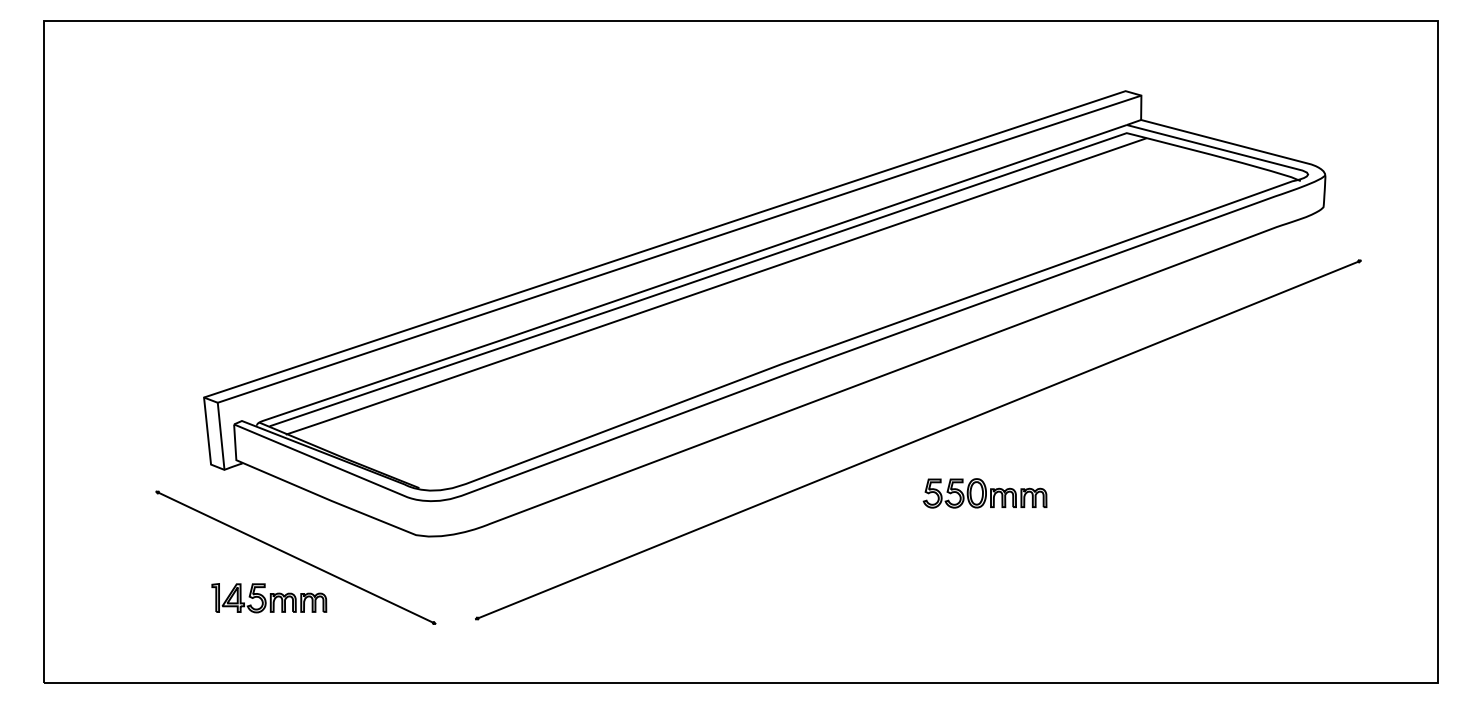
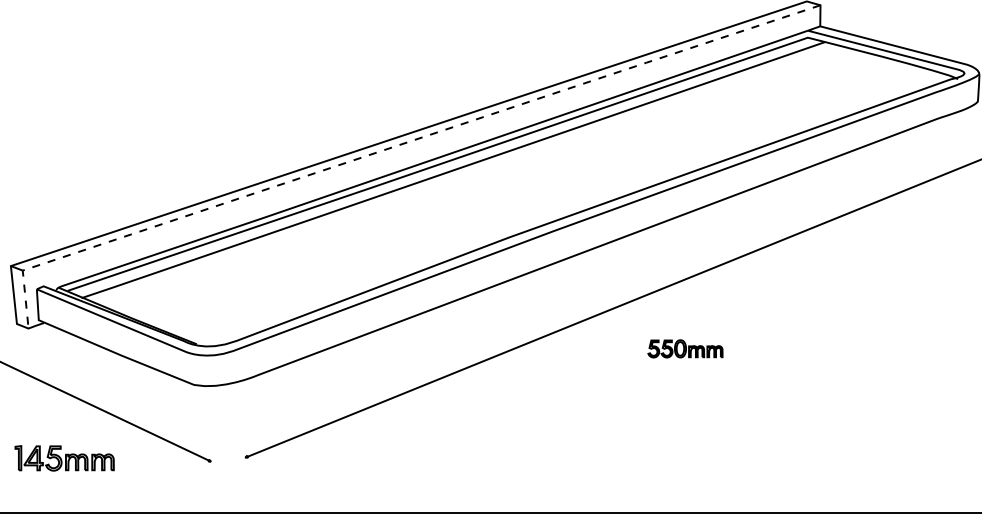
line: (647, 259) -> (393, 146), solid -> dashed
part: (984, 493) -> (684, 348), size x0.7
part: (269, 598) -> (64, 458), moved

